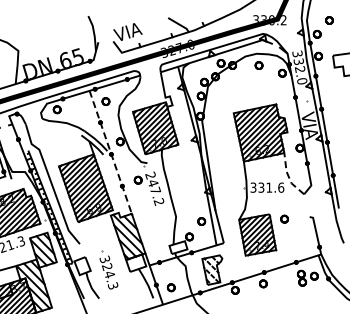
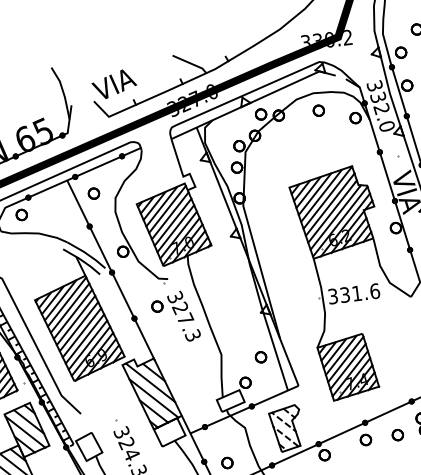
line: (110, 152) -> (110, 269), dashed -> solid
line: (288, 176) -> (383, 273), dashed -> solid
text: (154, 188) -> (183, 316), 247.2 -> 327.3
part: (284, 218) -> (397, 434), moved

